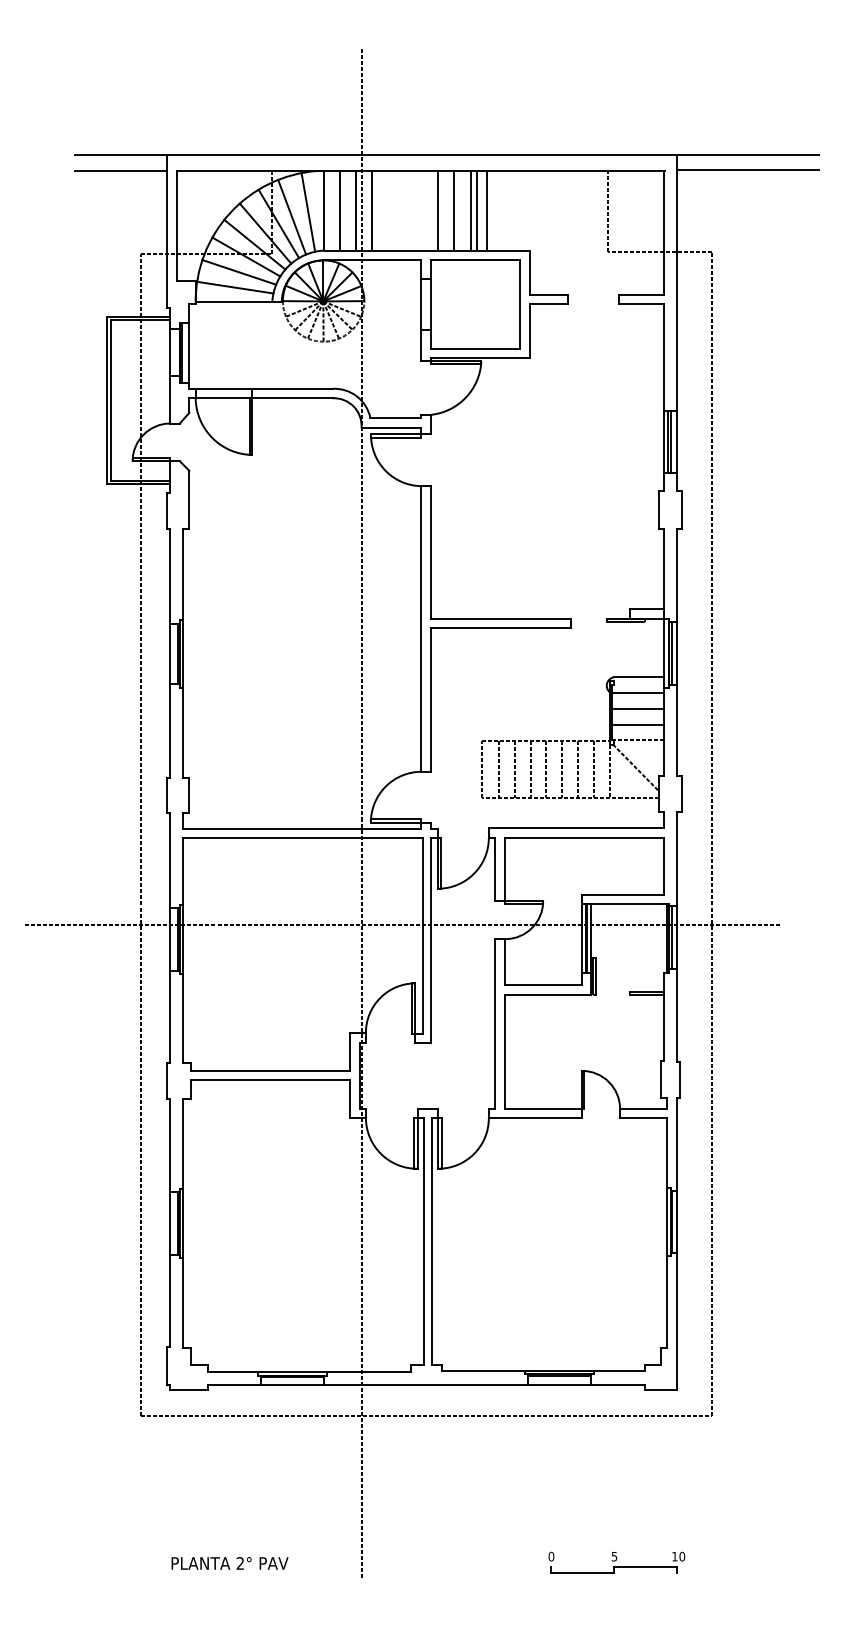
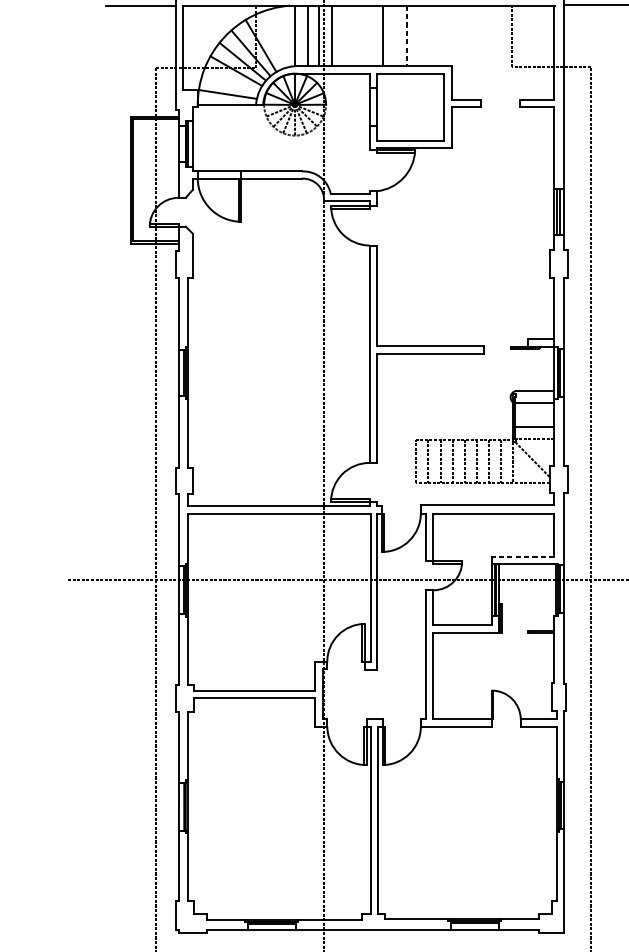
line: (454, 210) -> (394, 35), removed
line: (470, 210) -> (406, 35), solid -> dashed
line: (477, 210) -> (412, 35), removed
line: (487, 210) -> (419, 35), removed
line: (308, 212) -> (283, 37), removed
line: (292, 216) -> (271, 40), removed
line: (239, 272) -> (231, 82), removed
line: (637, 708) -> (534, 414), removed
line: (622, 894) -> (522, 556), solid -> dashed

